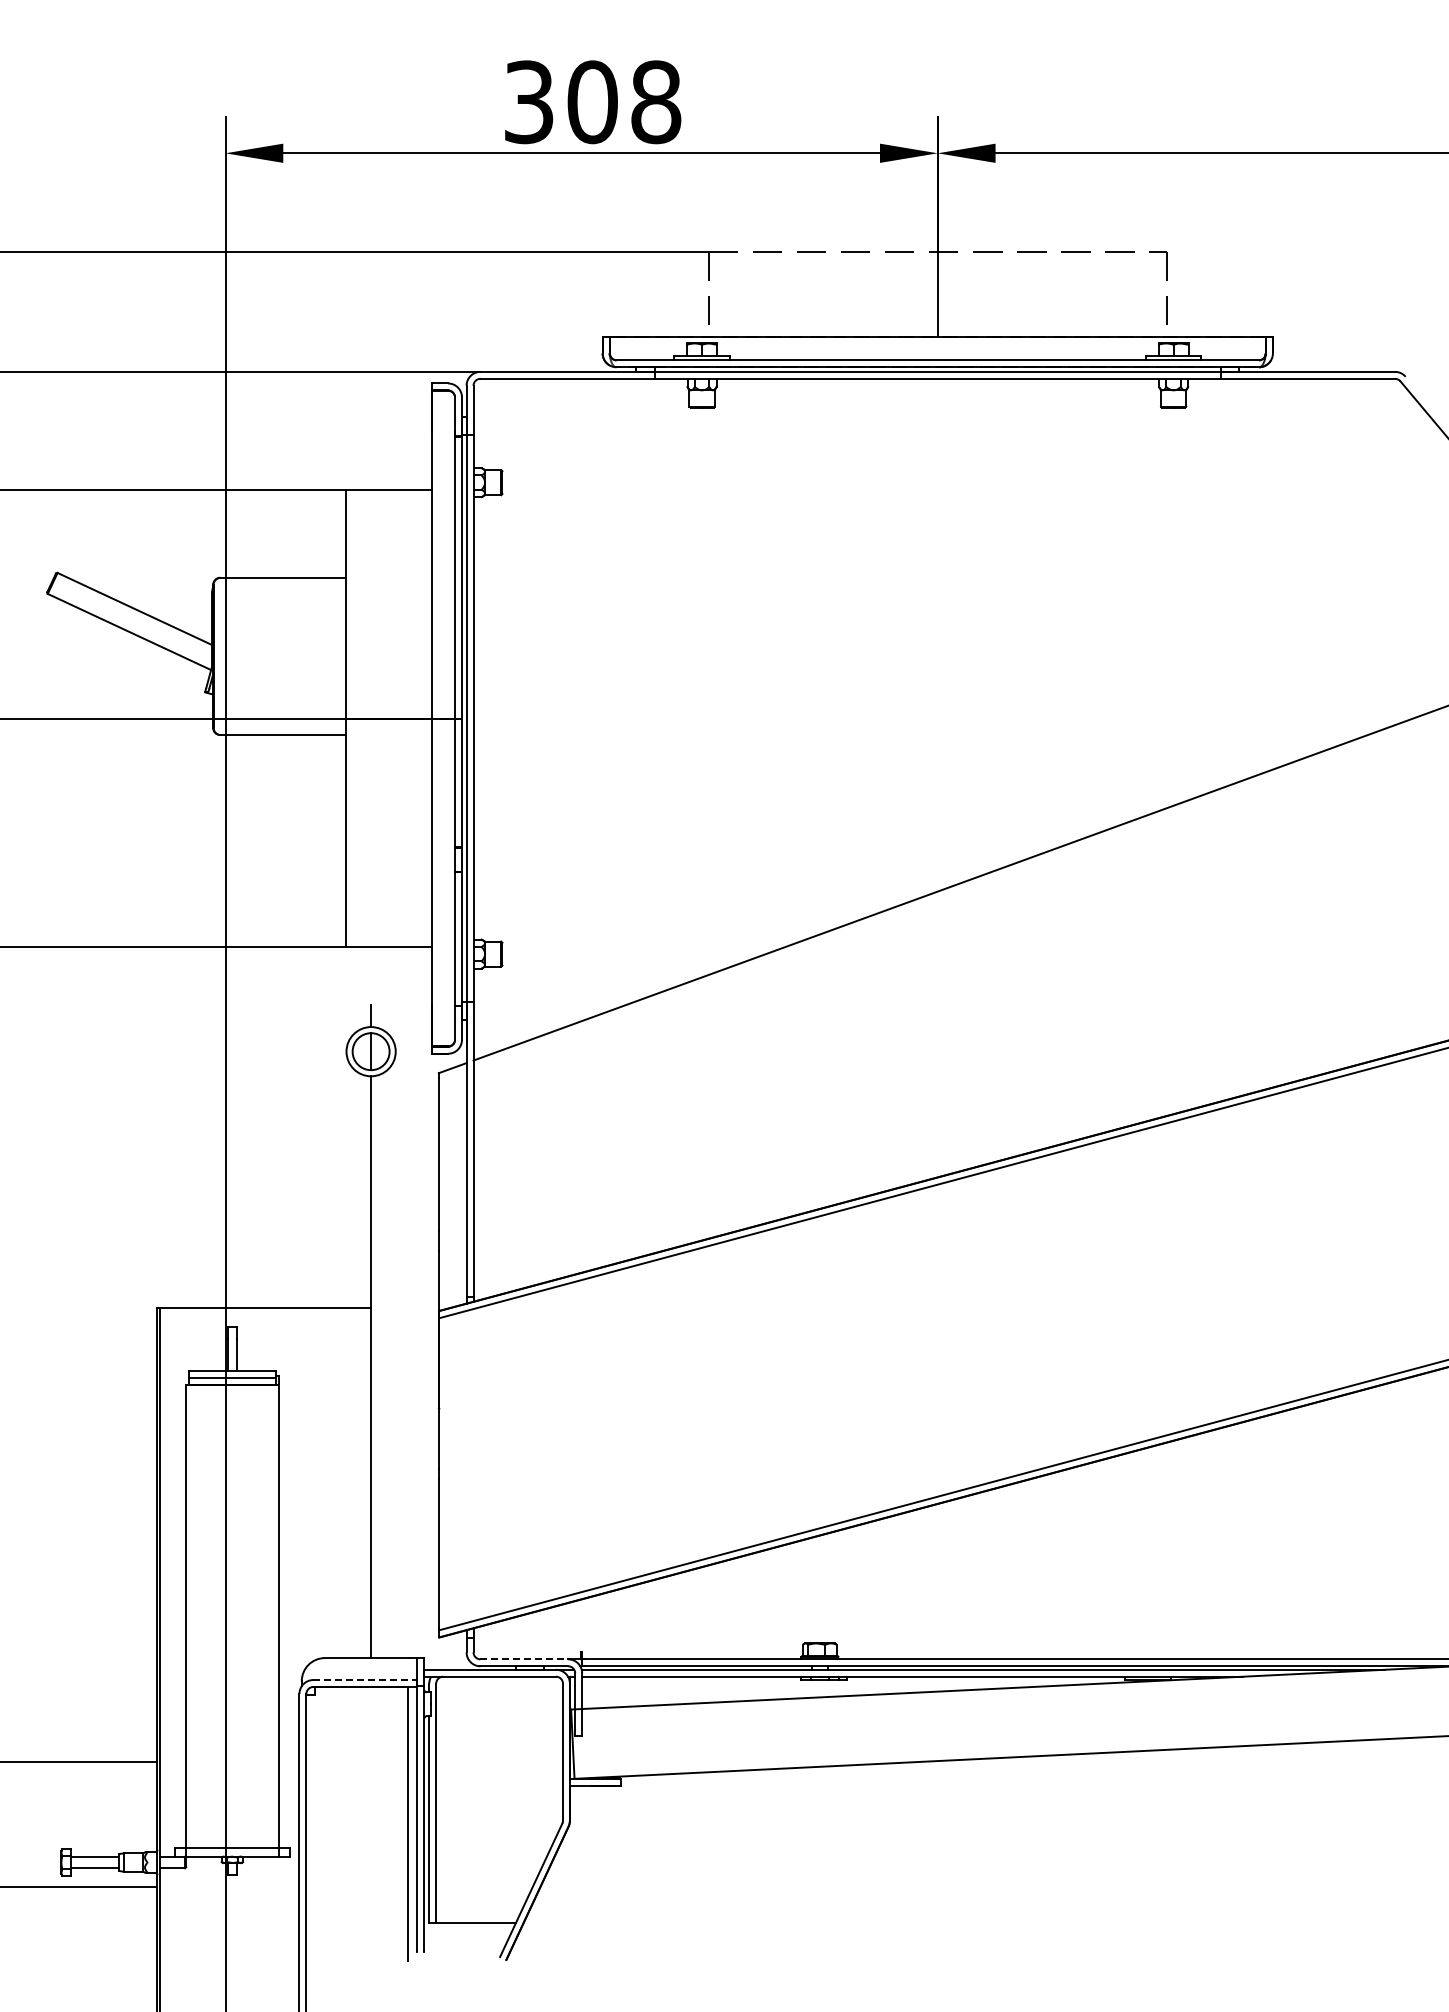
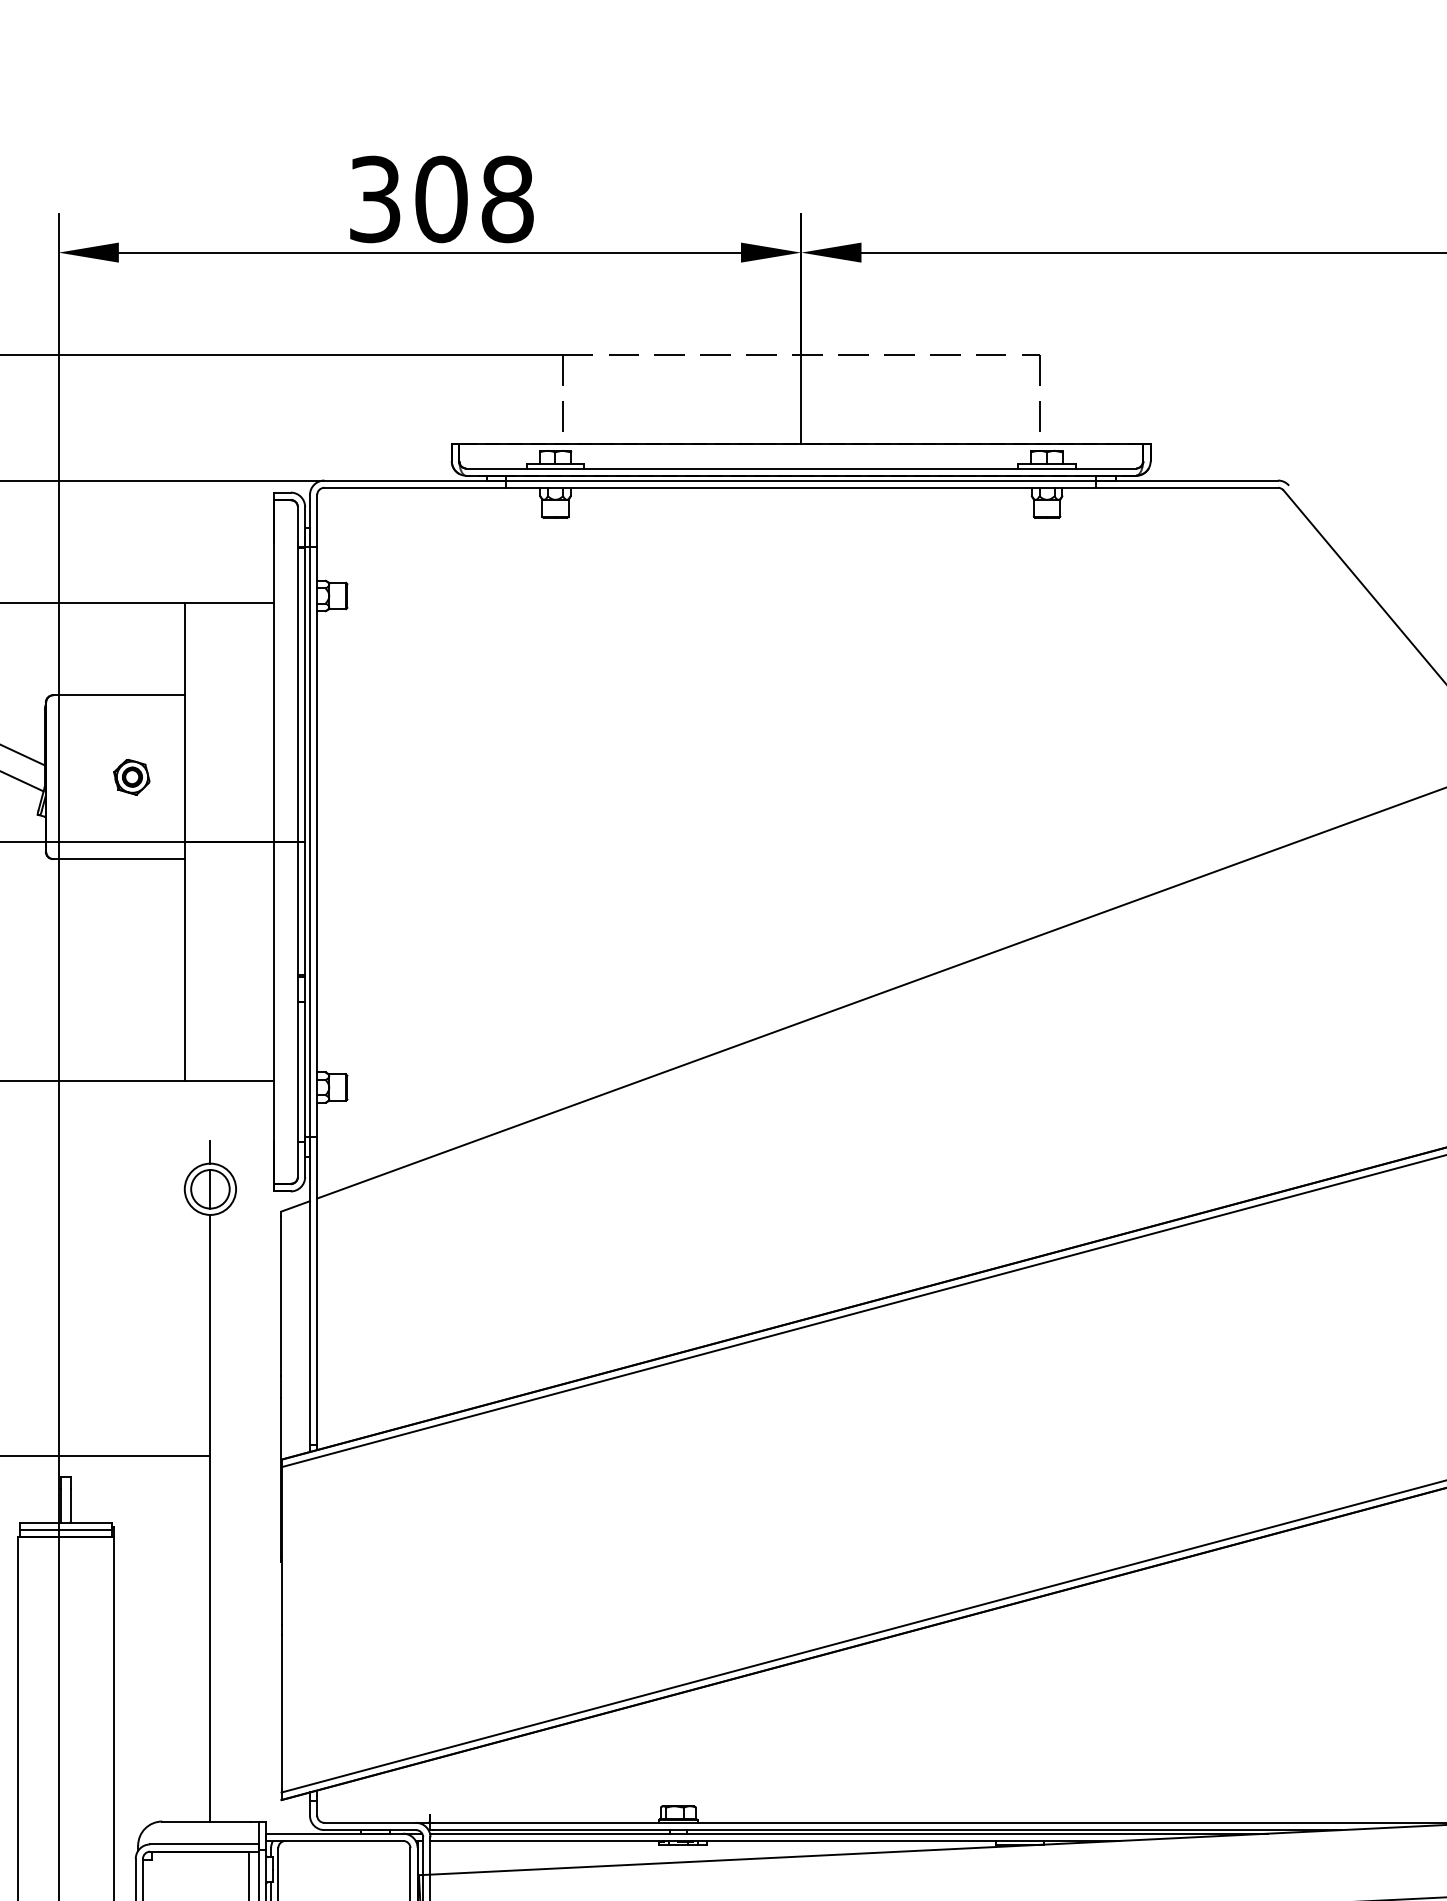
part: (295, 656) -> (131, 777), added
line: (524, 1659) -> (370, 1823), dashed -> solid
line: (365, 1680) -> (204, 1844), dashed -> solid

